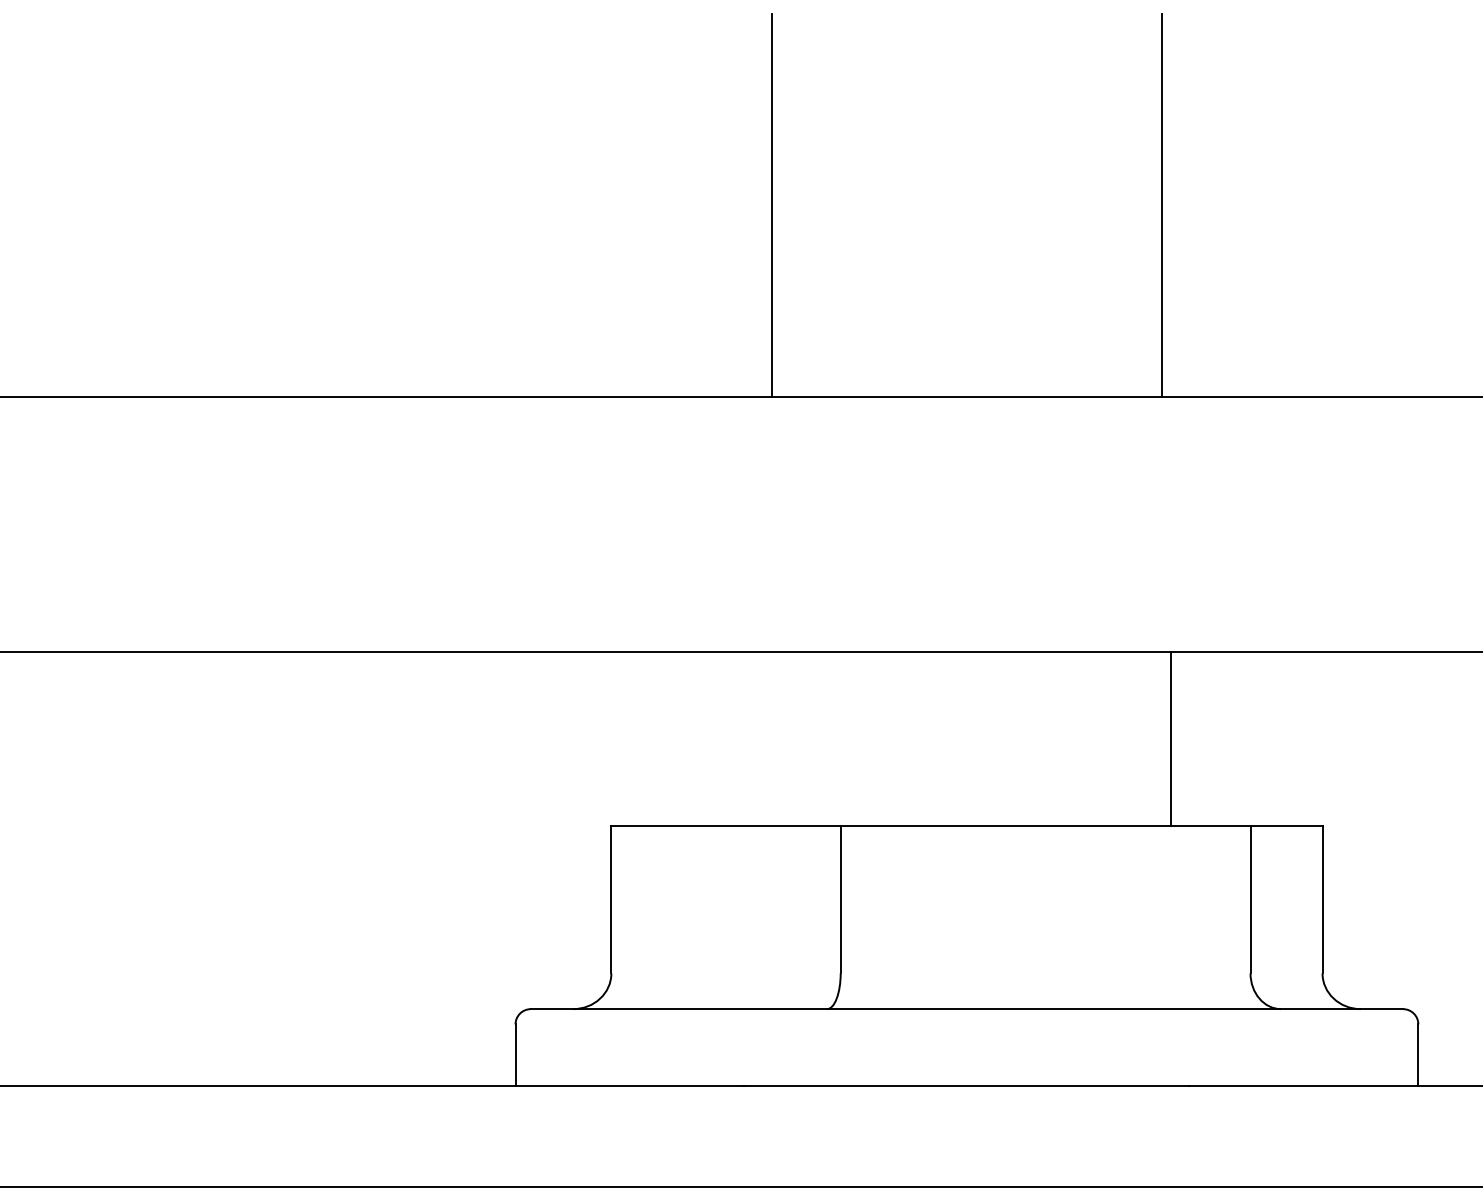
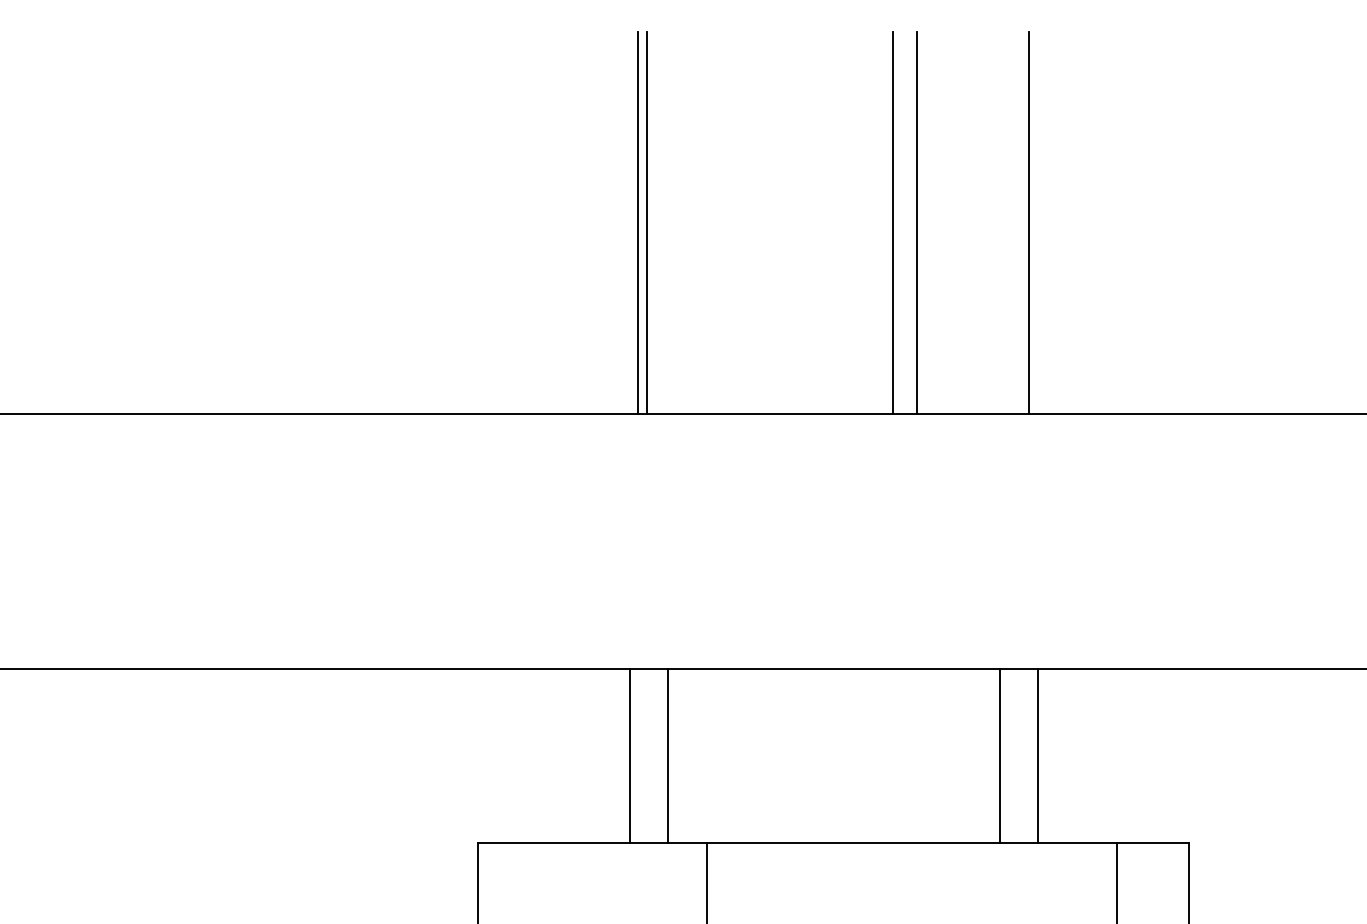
line: (780, 205) -> (647, 222), added
line: (1025, 205) -> (892, 222), added
line: (1049, 205) -> (916, 222), added
line: (762, 738) -> (629, 755), added
line: (800, 738) -> (667, 755), added
line: (1133, 738) -> (1000, 755), added

